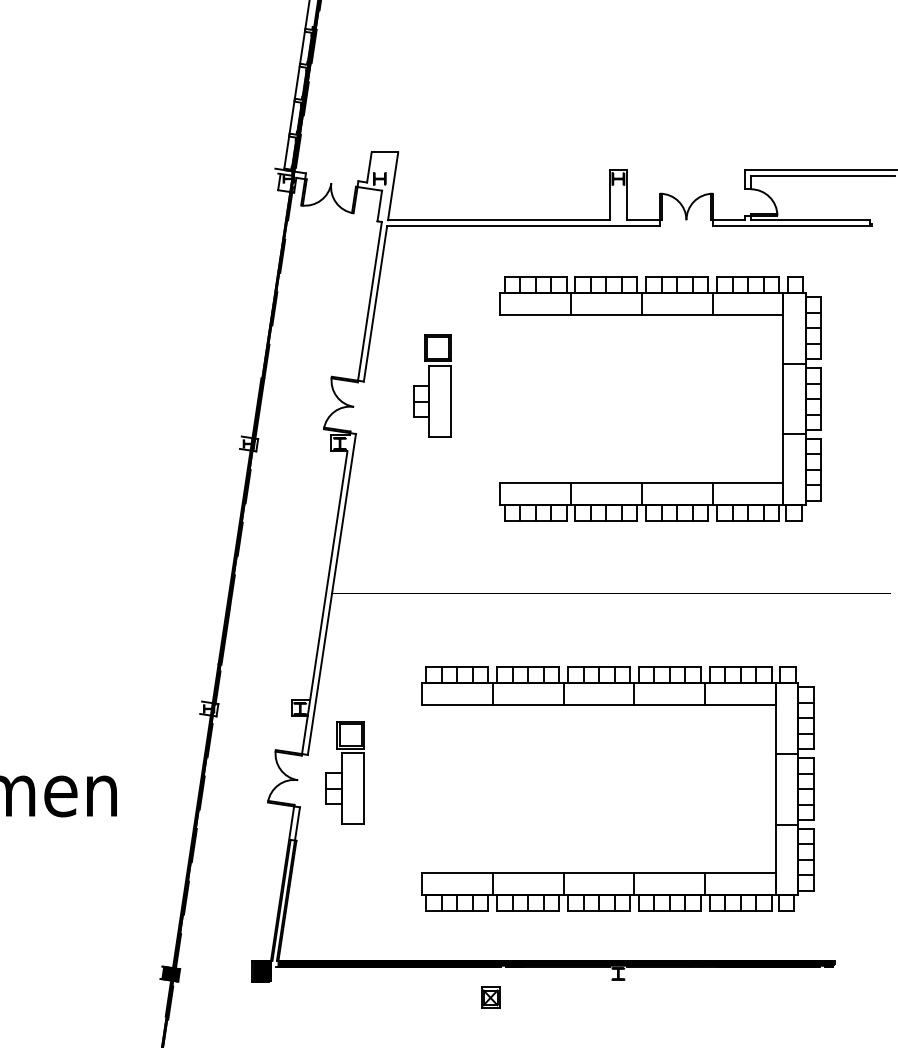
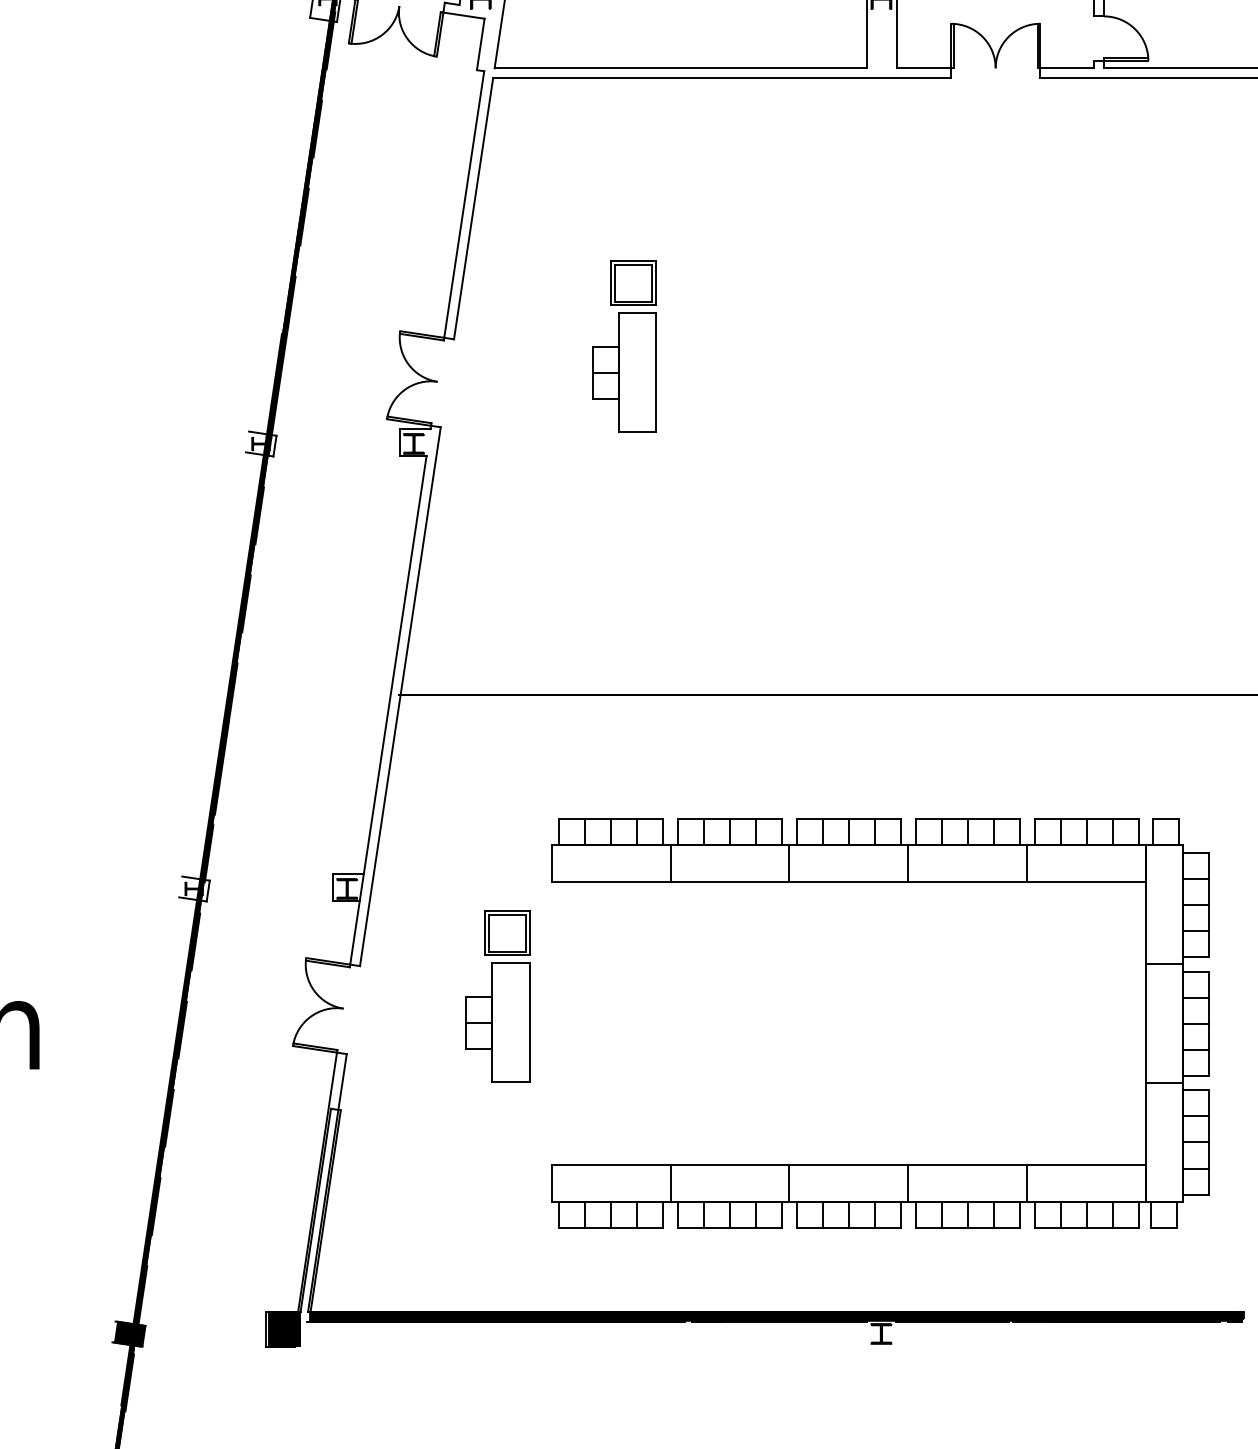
part: (660, 315) -> (952, 228), removed
part: (432, 385) -> (624, 345), moved
part: (344, 772) -> (497, 995), moved
part: (490, 997) -> (666, 1373), removed

